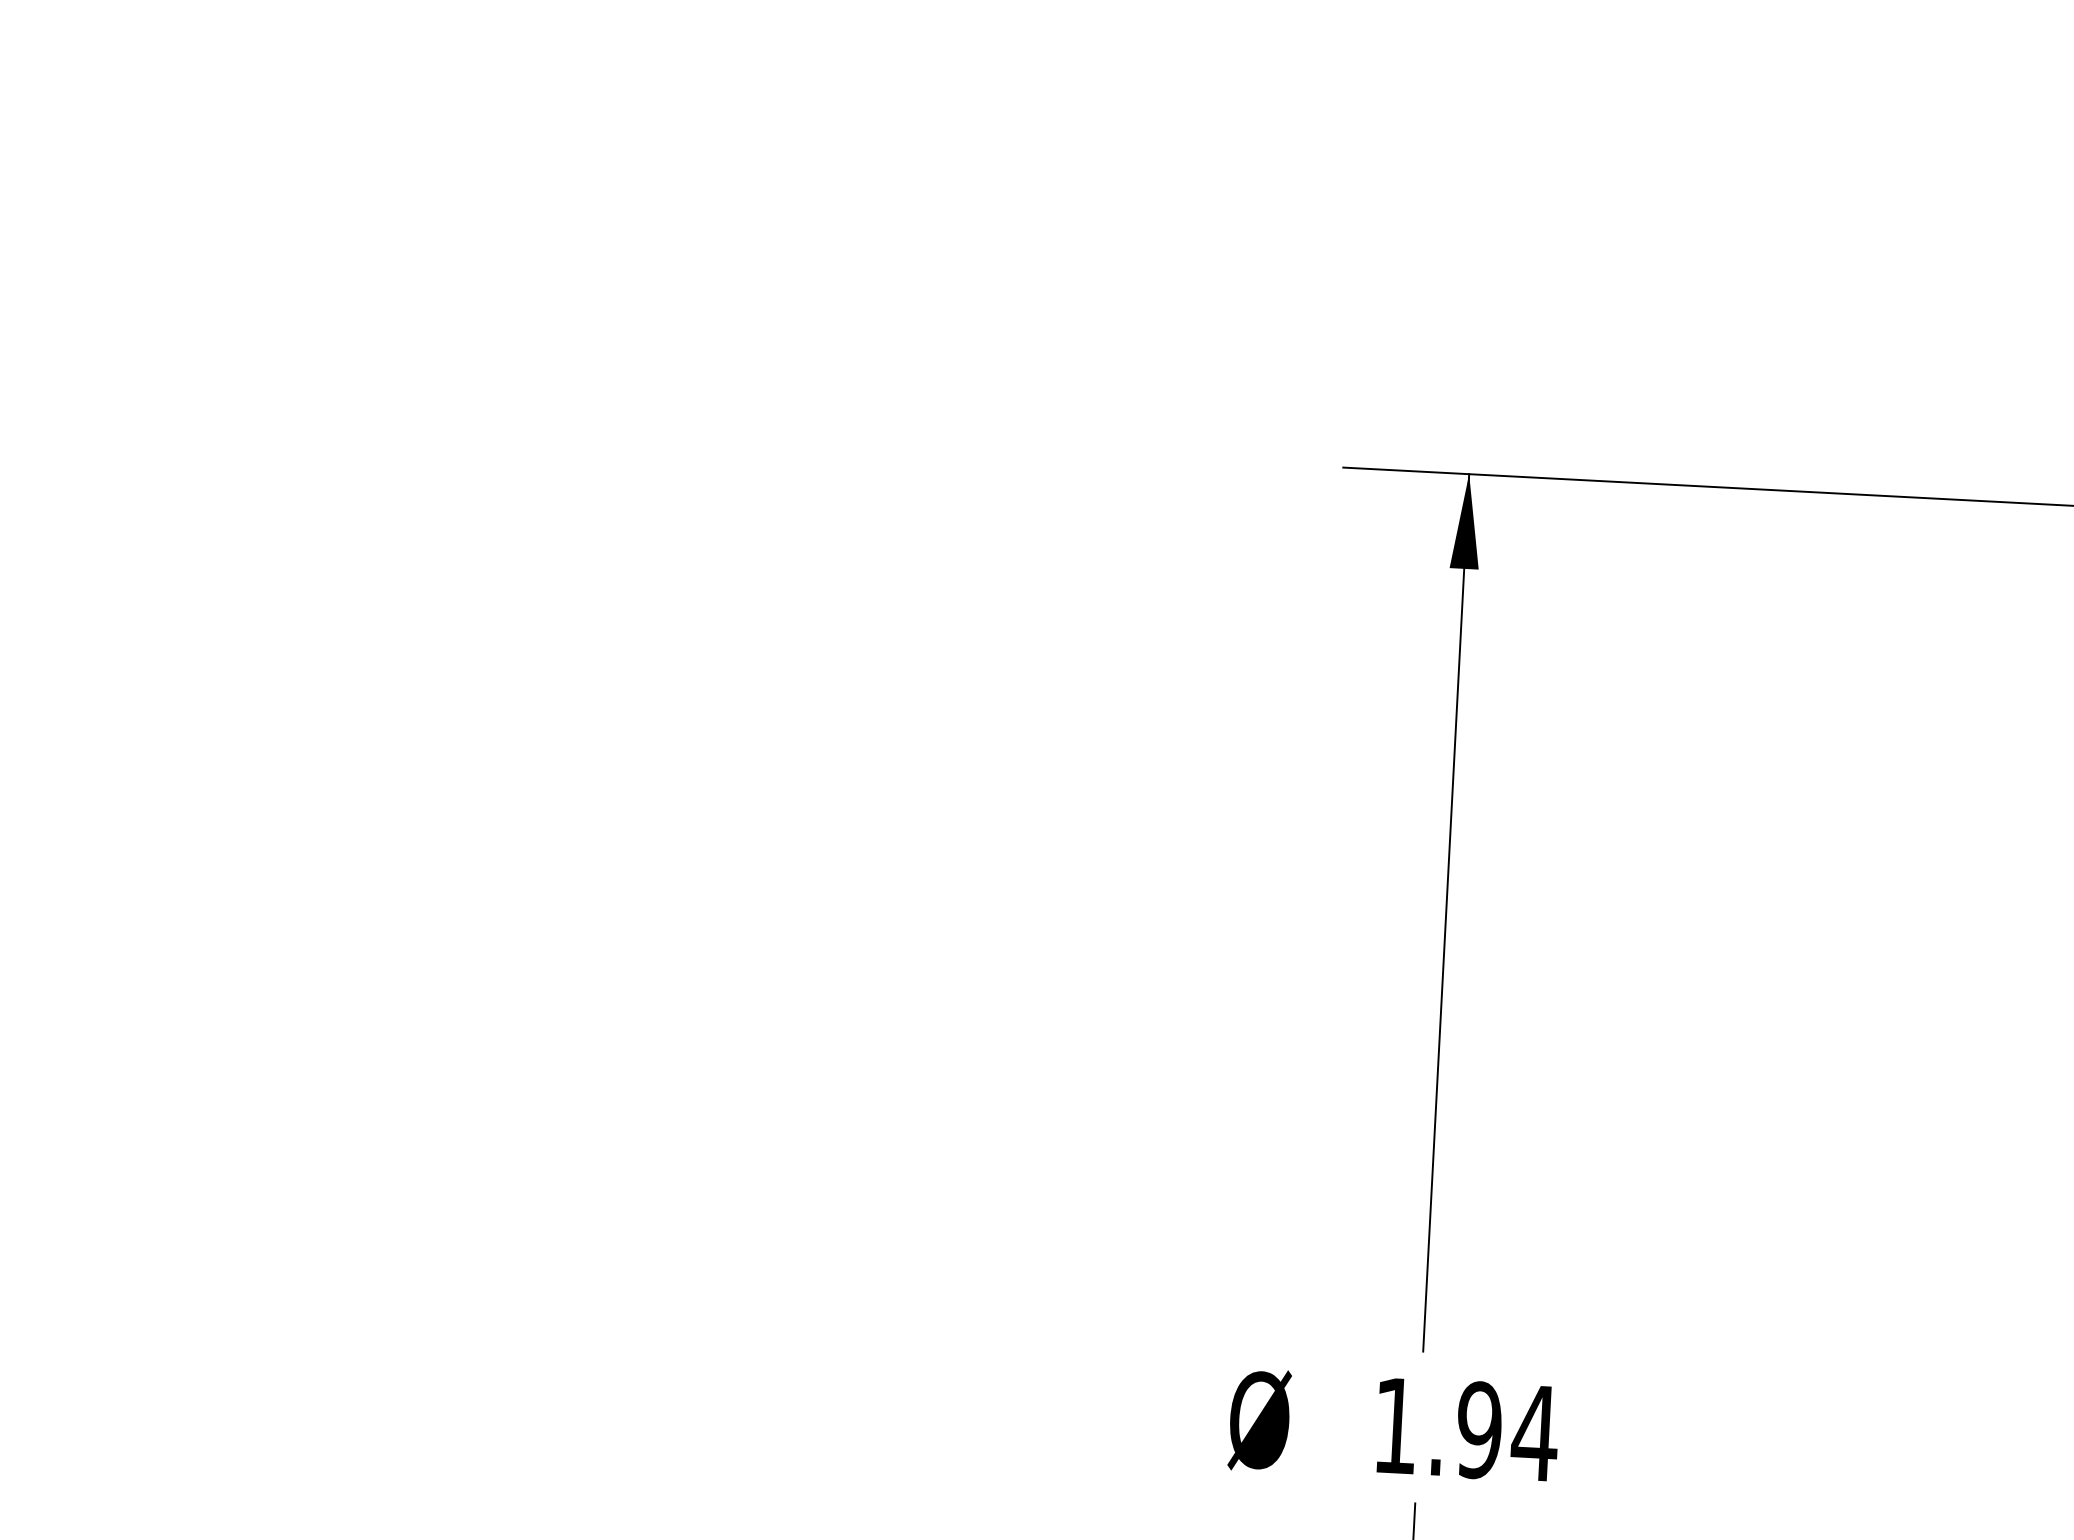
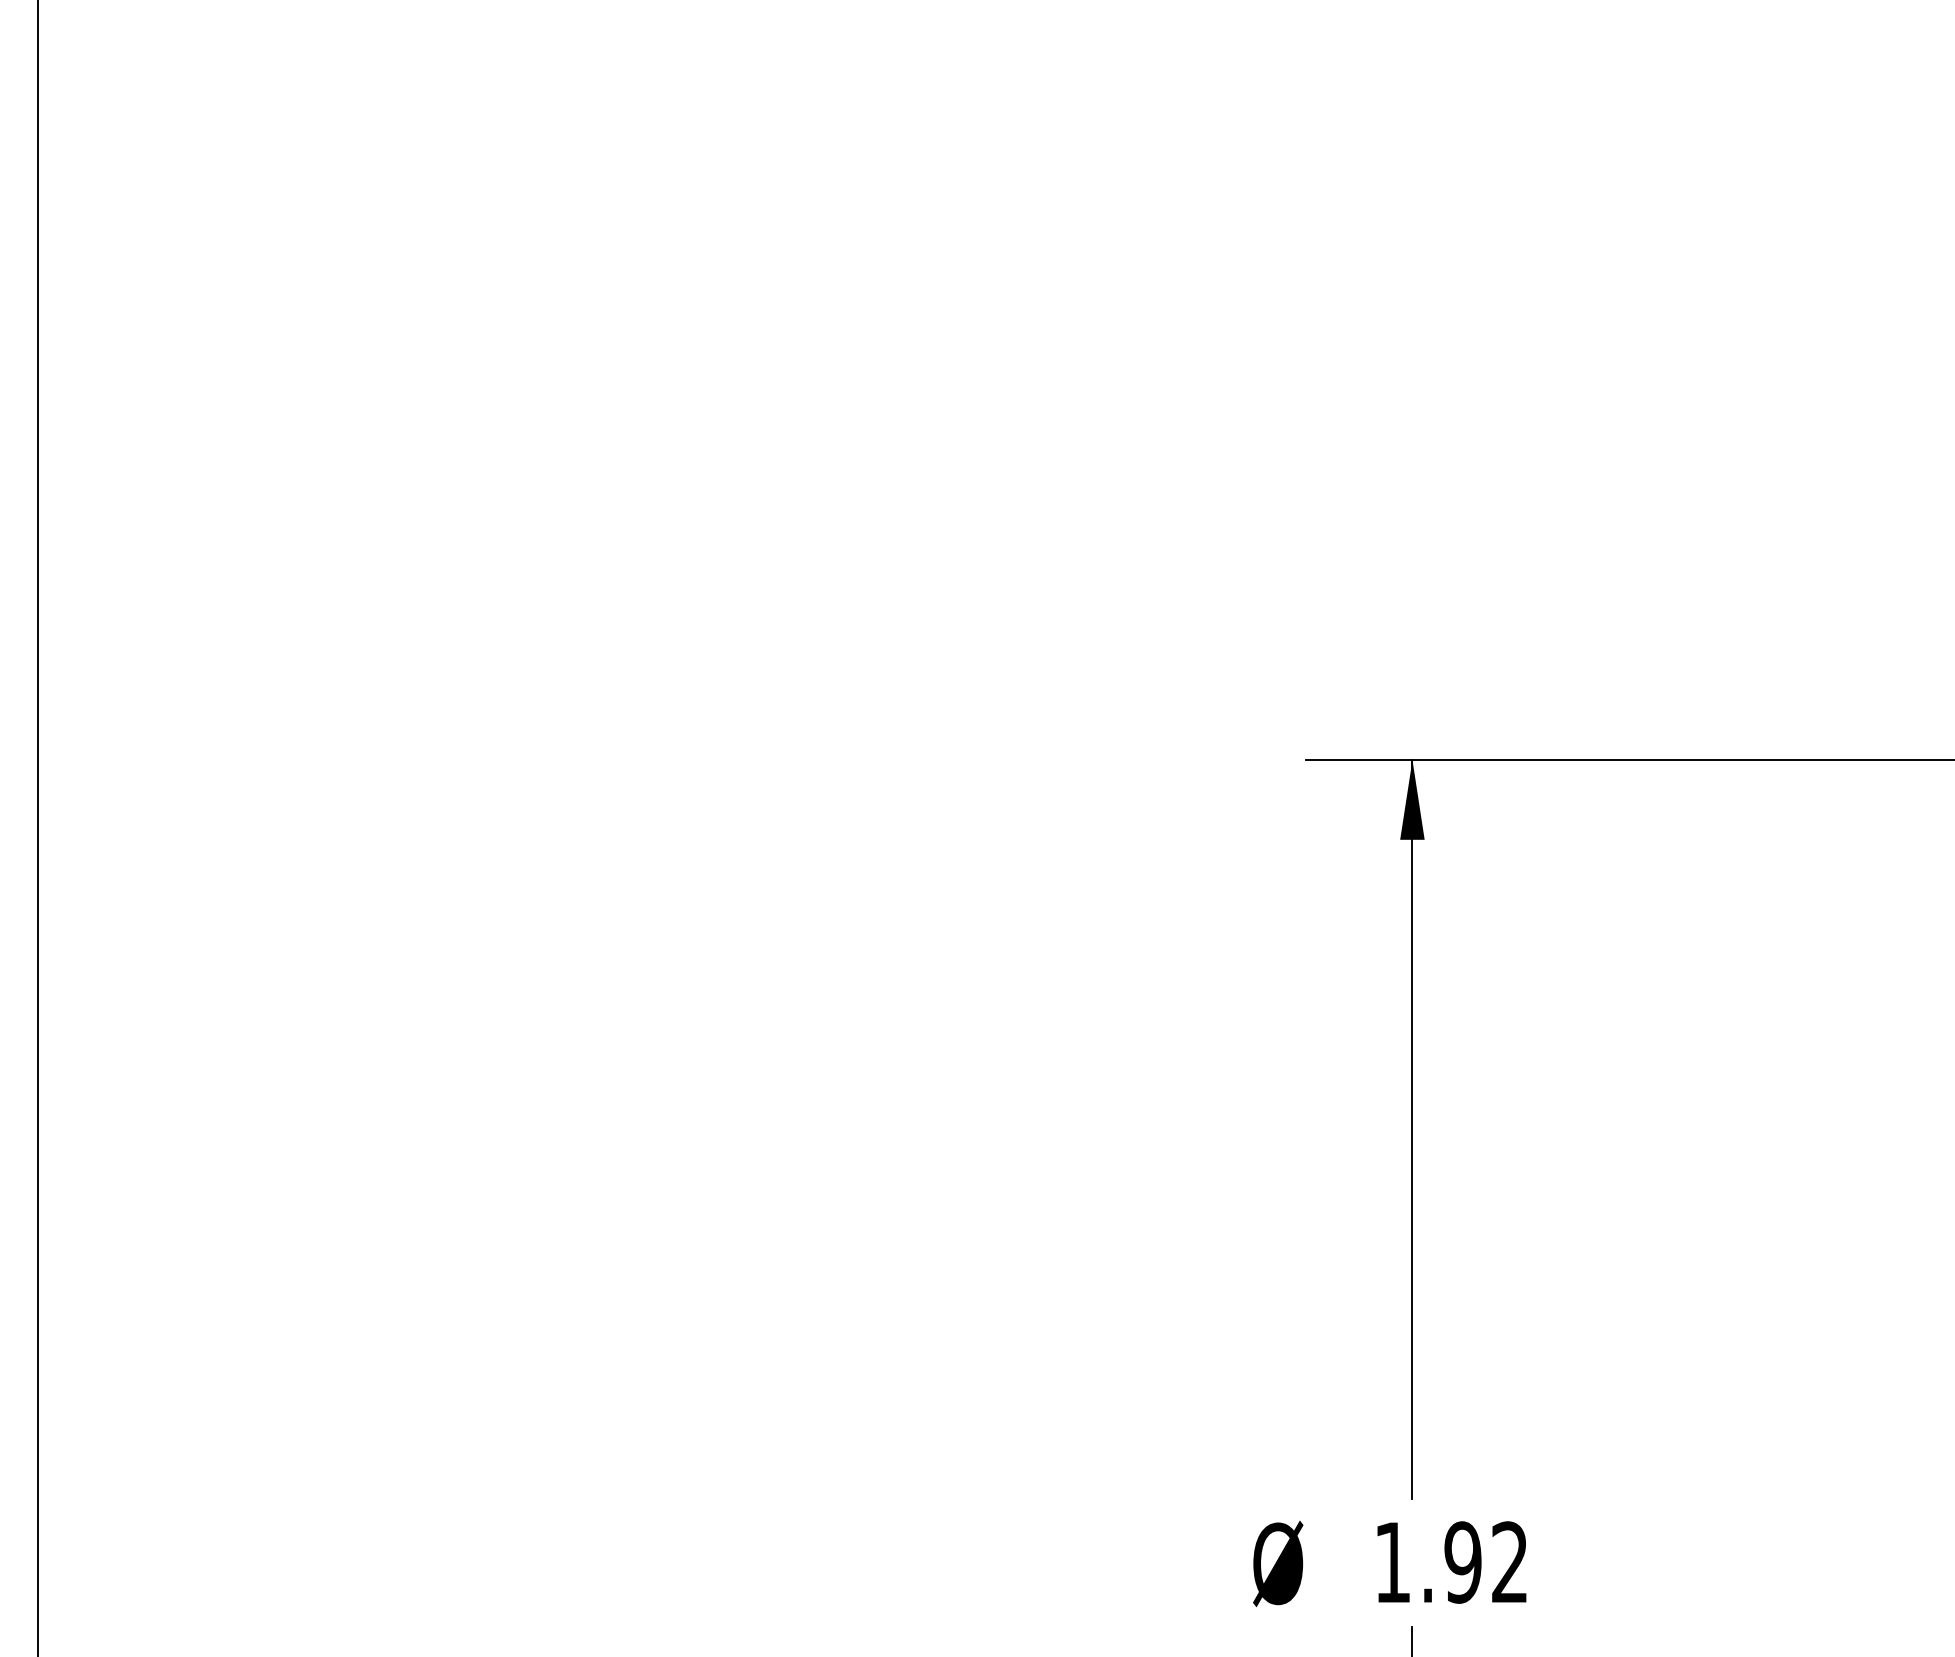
text: (1534, 1431) -> (1509, 1561), 1.94 -> 1.92

